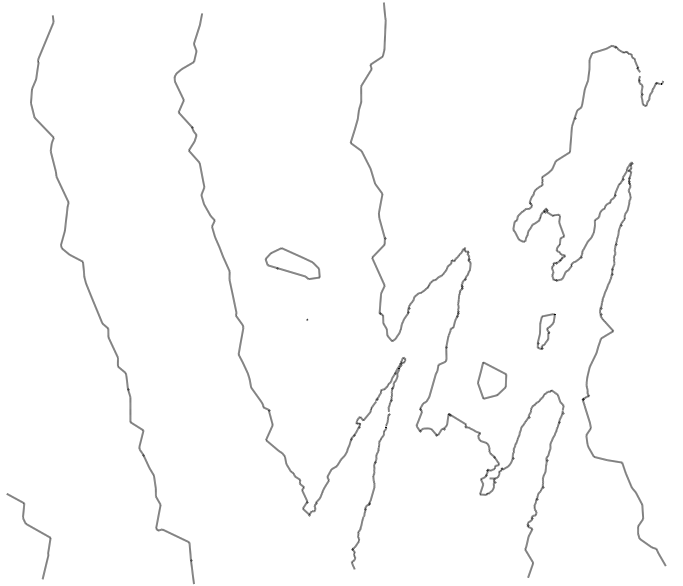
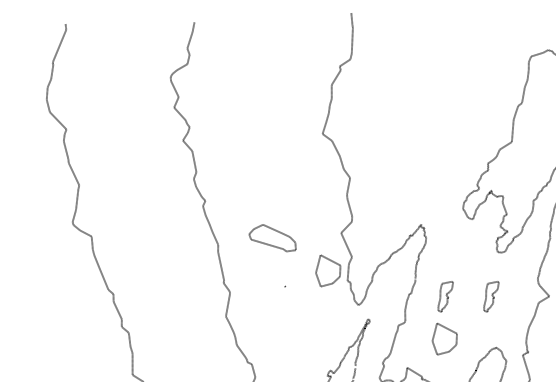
part: (357, 301) -> (328, 270), added
part: (493, 331) -> (445, 296), added

